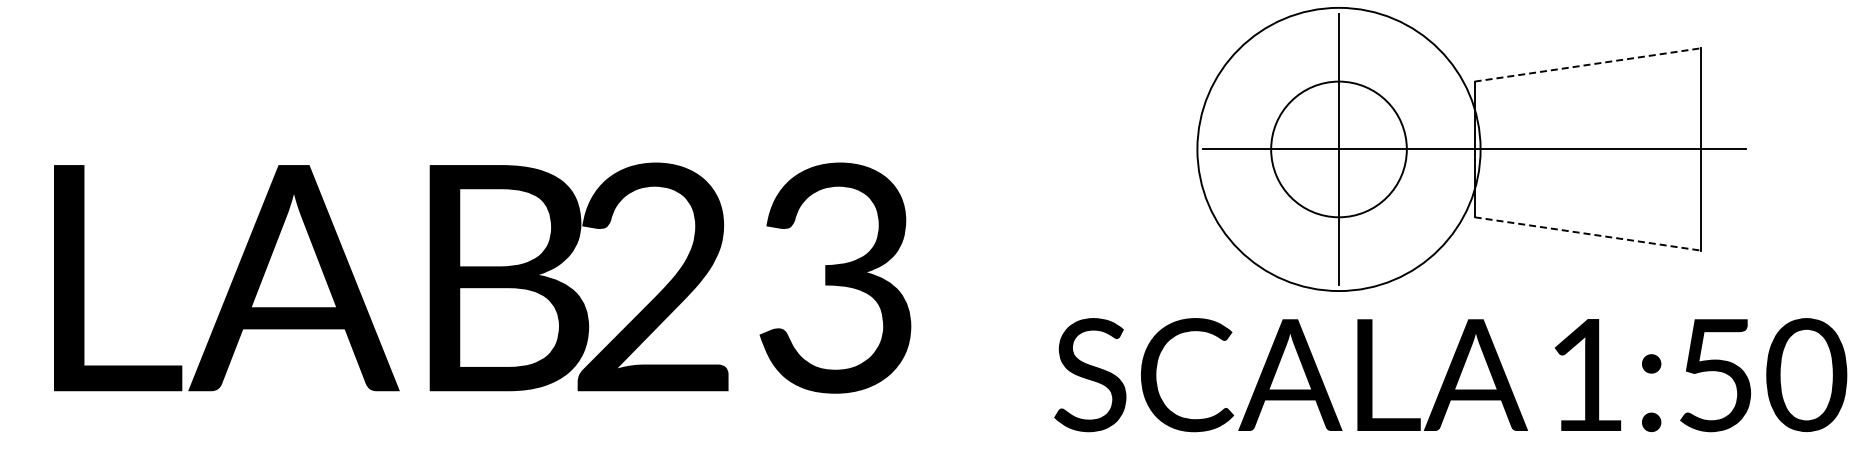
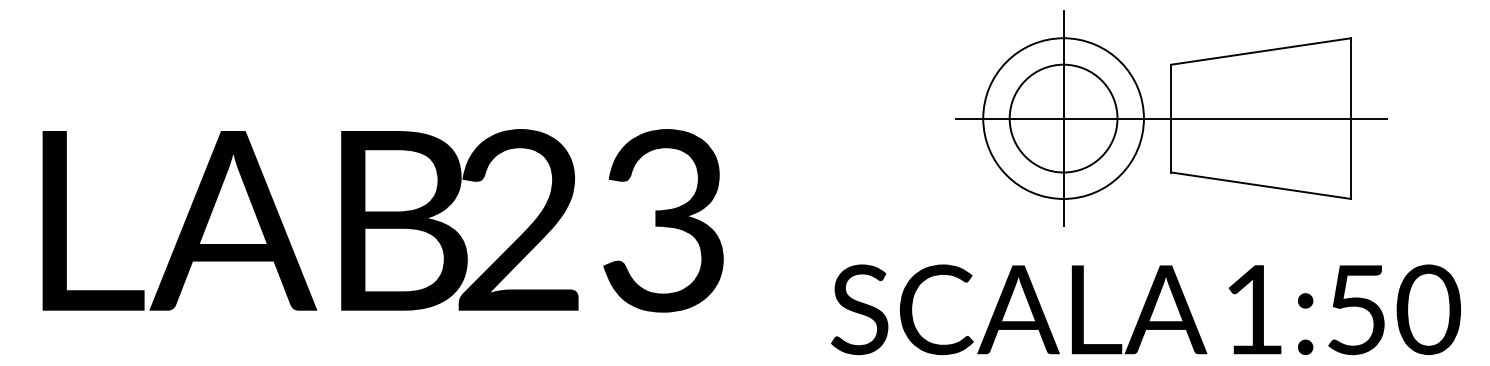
line: (1588, 64) -> (1261, 51), dashed -> solid
circle: (1338, 149) -> (1063, 118), size x0.71
line: (1588, 234) -> (1261, 186), dashed -> solid
text: (1450, 375) -> (1145, 310), moved

